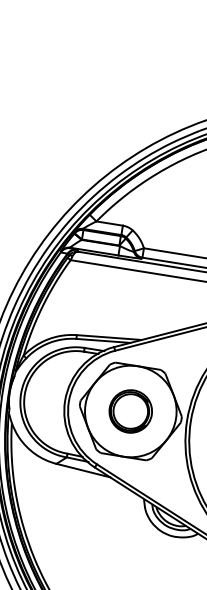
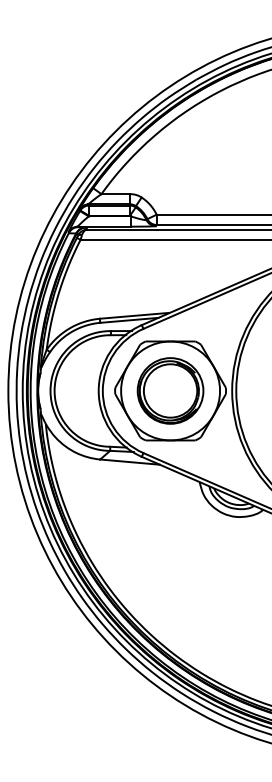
part: (130, 411) -> (170, 390), size x1.43

